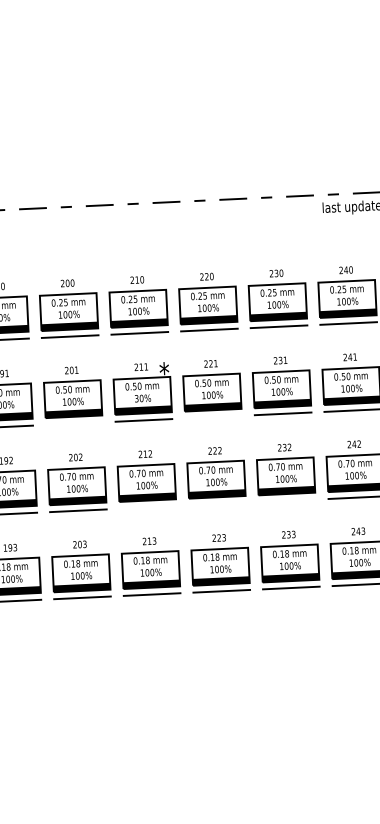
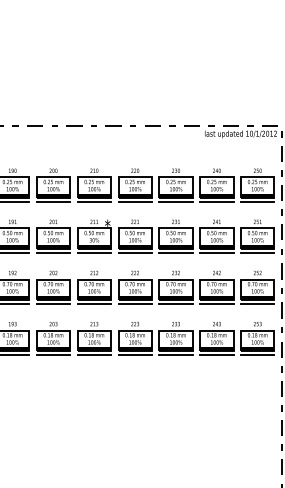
line: (212, 417) -> (134, 253), added
line: (74, 424) -> (53, 253), added
line: (286, 501) -> (175, 304), added
line: (216, 504) -> (134, 304), added
line: (146, 507) -> (93, 304), added

